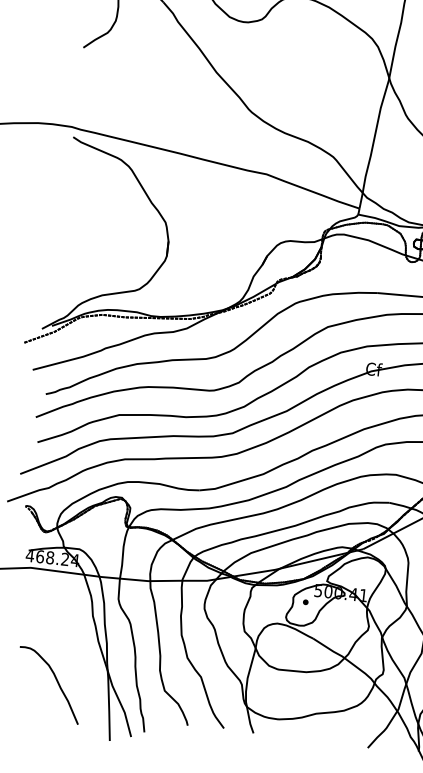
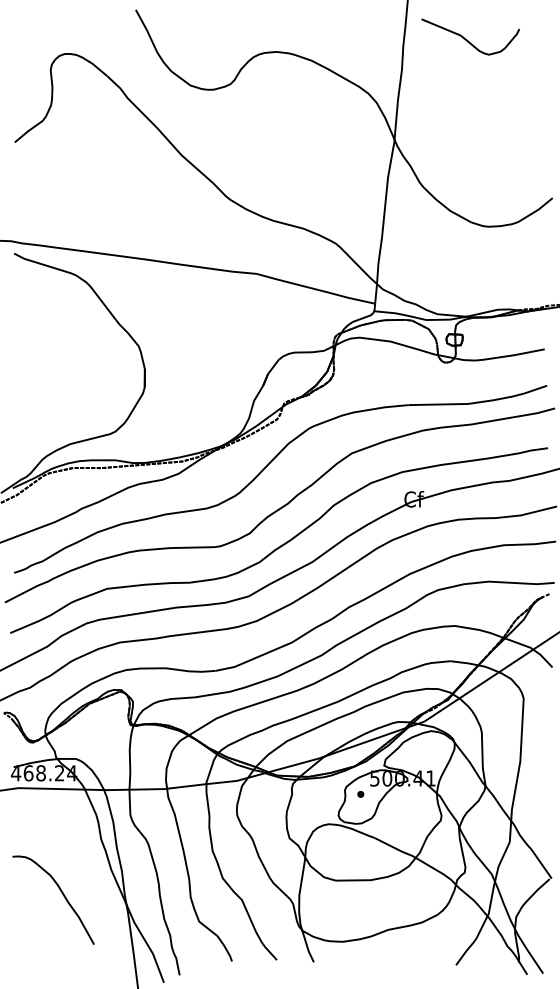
curve: (56, 680) -> (61, 893), moved

